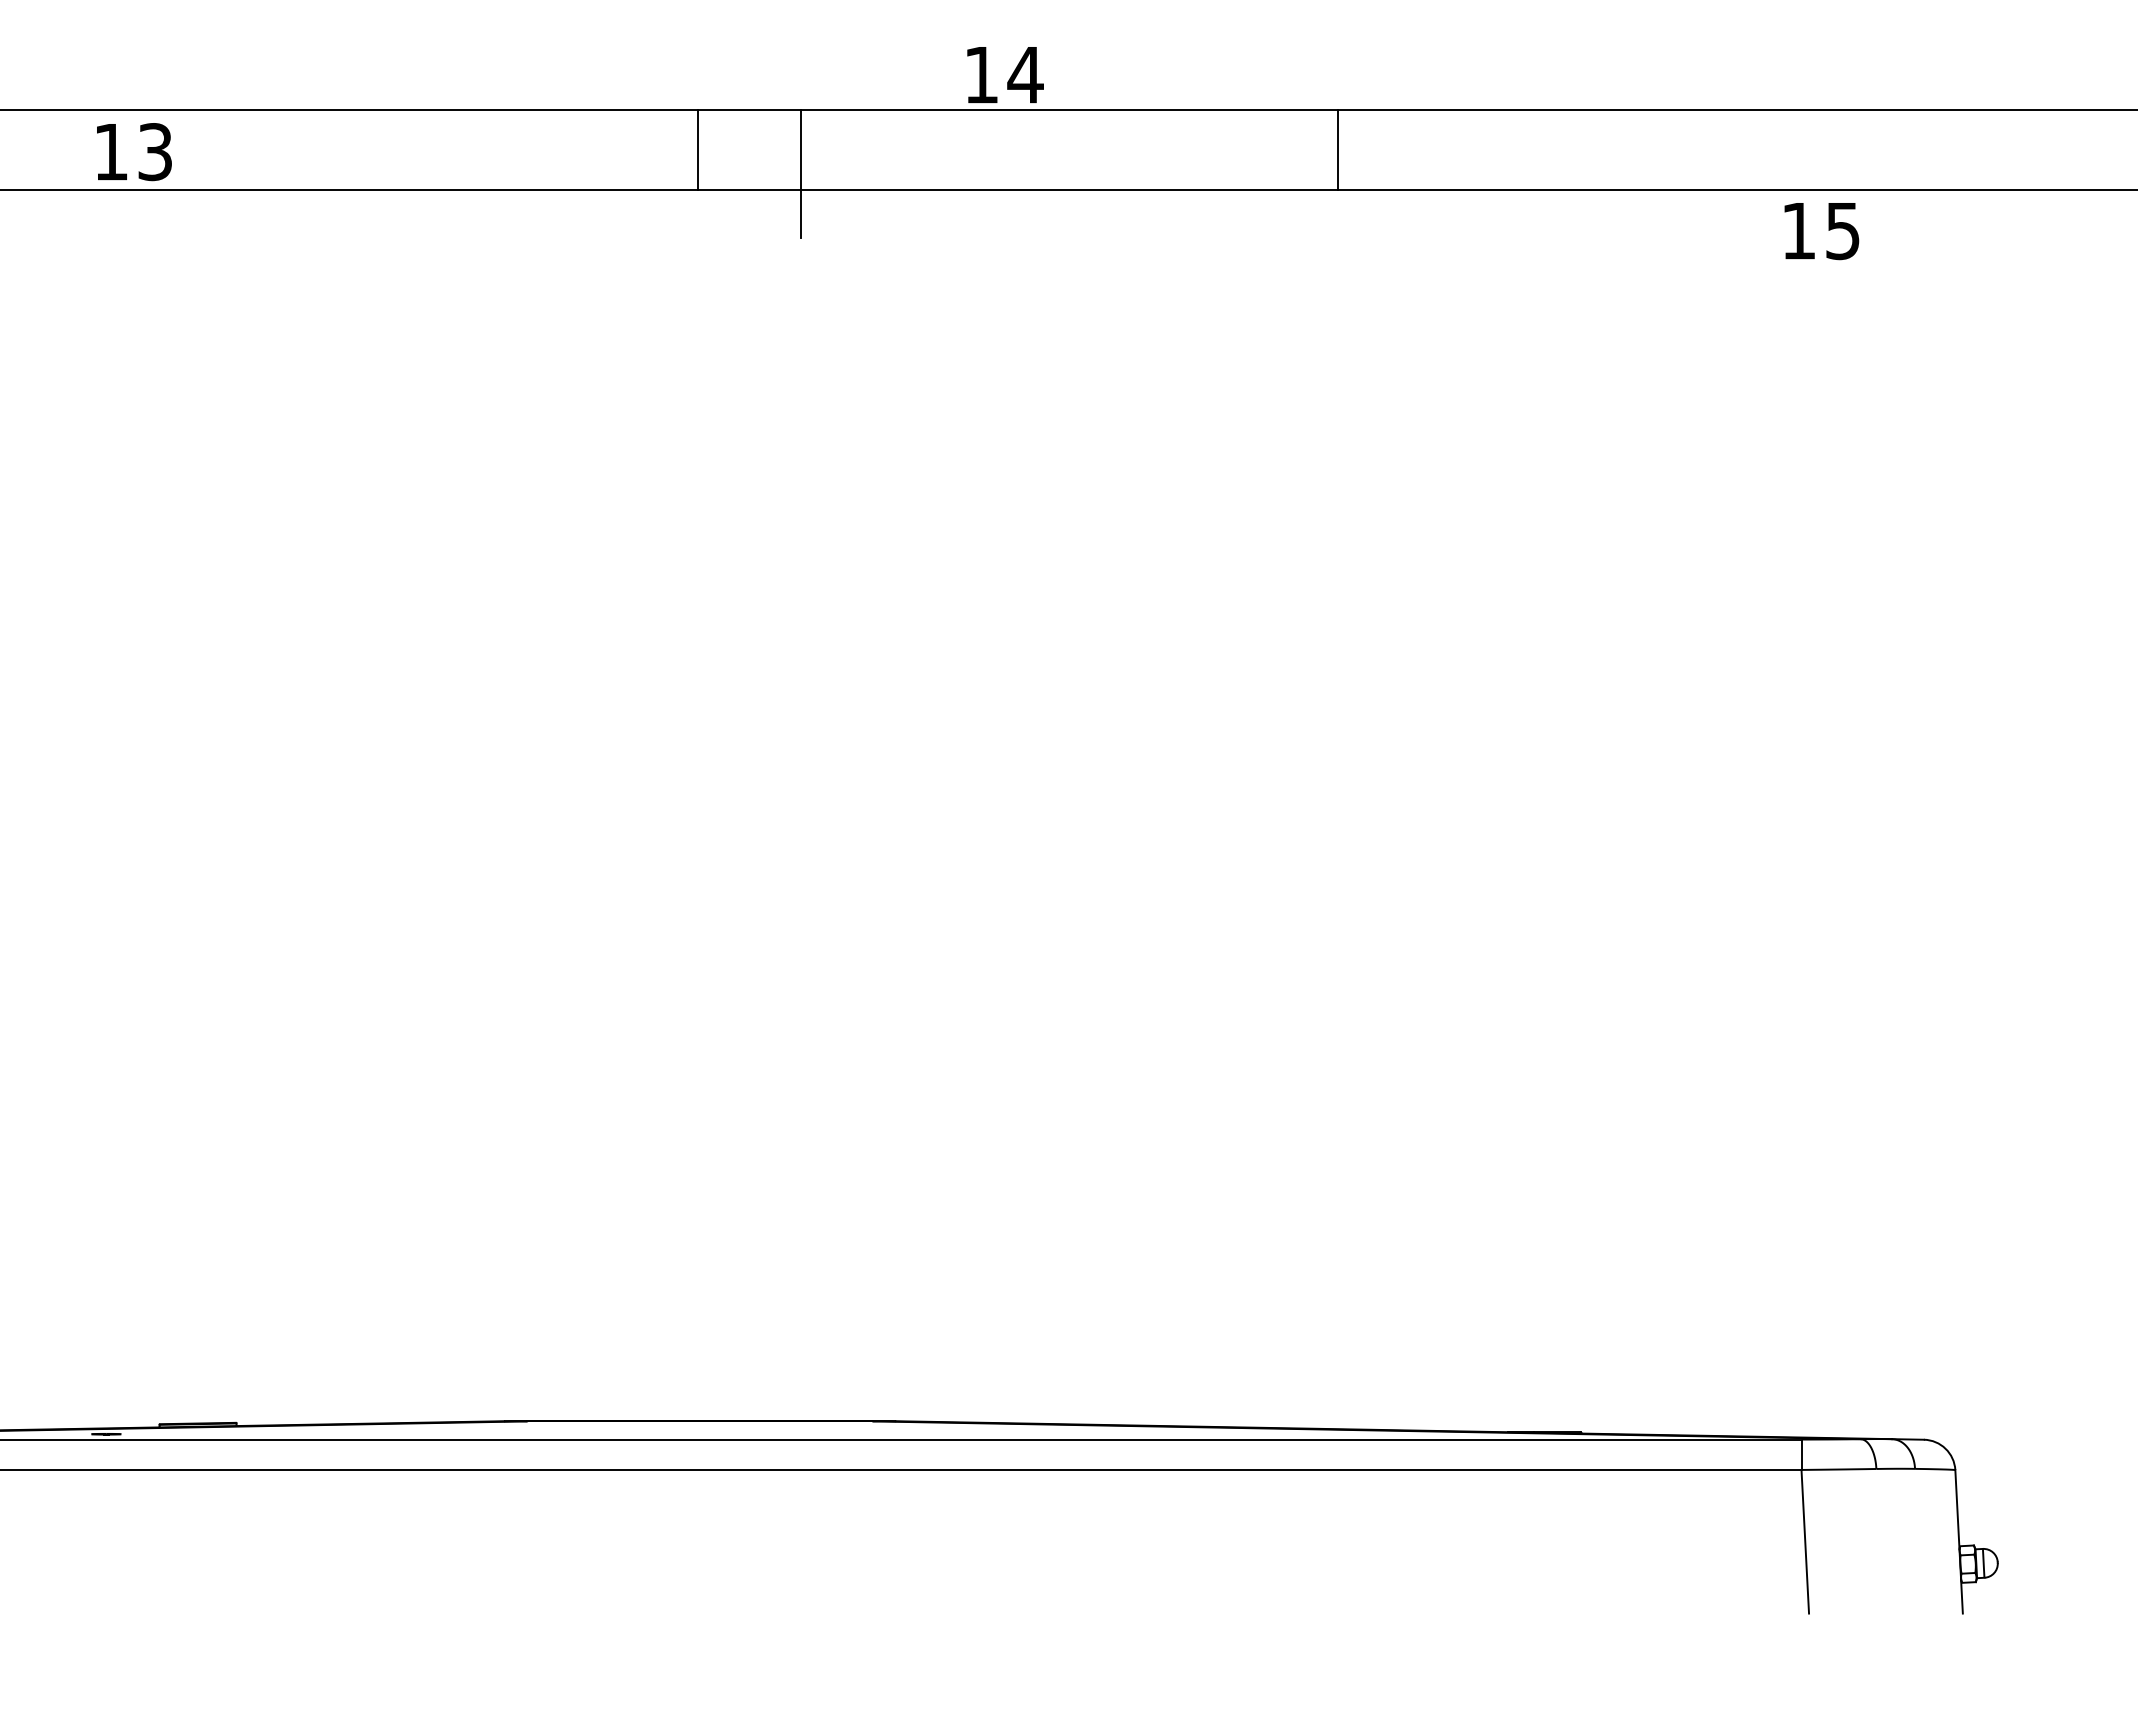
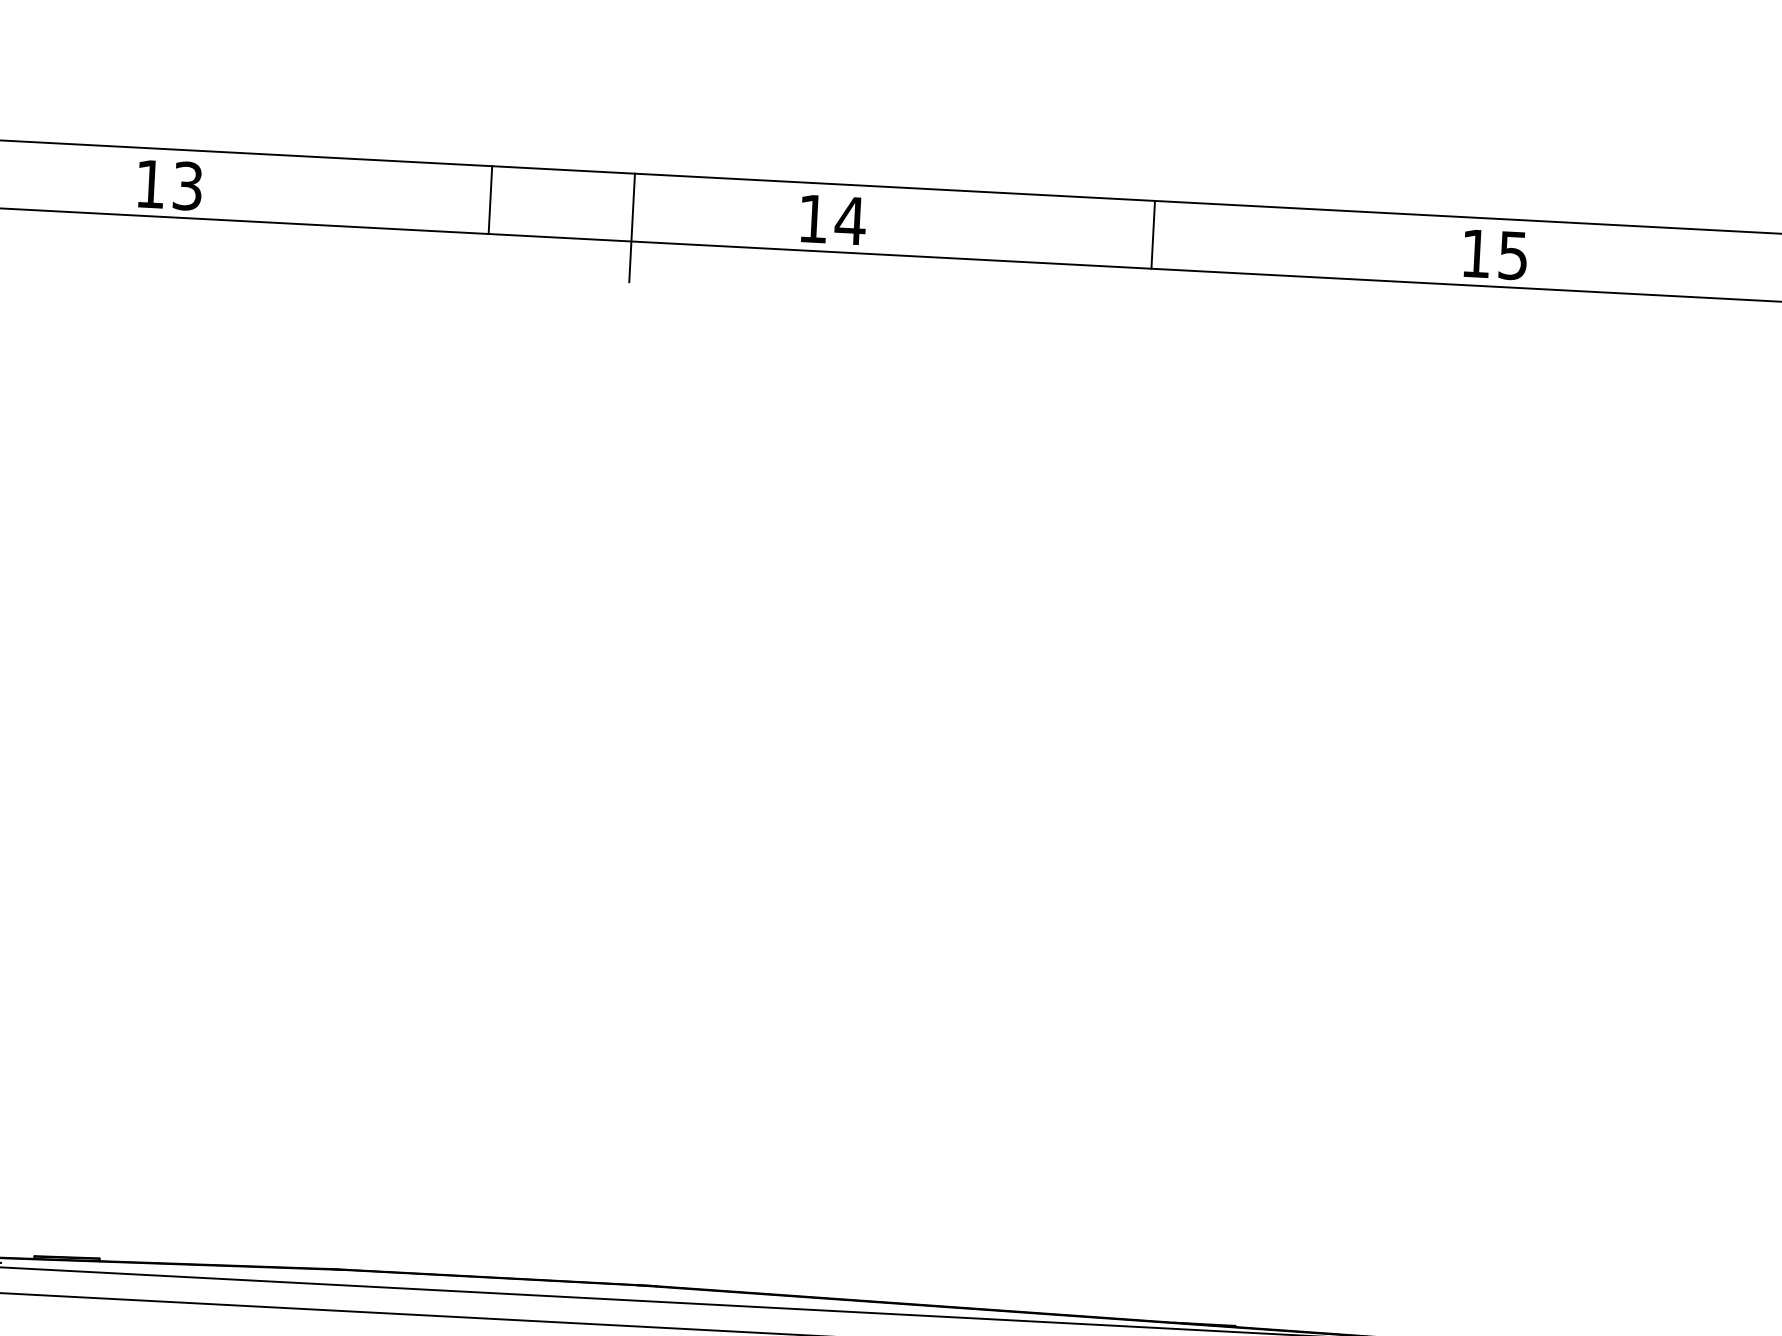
text: (1005, 74) -> (833, 219), moved
line: (698, 149) -> (490, 199), moved
line: (1337, 149) -> (1153, 234), moved
text: (134, 152) -> (170, 185), moved
text: (1821, 231) -> (1495, 255), moved

